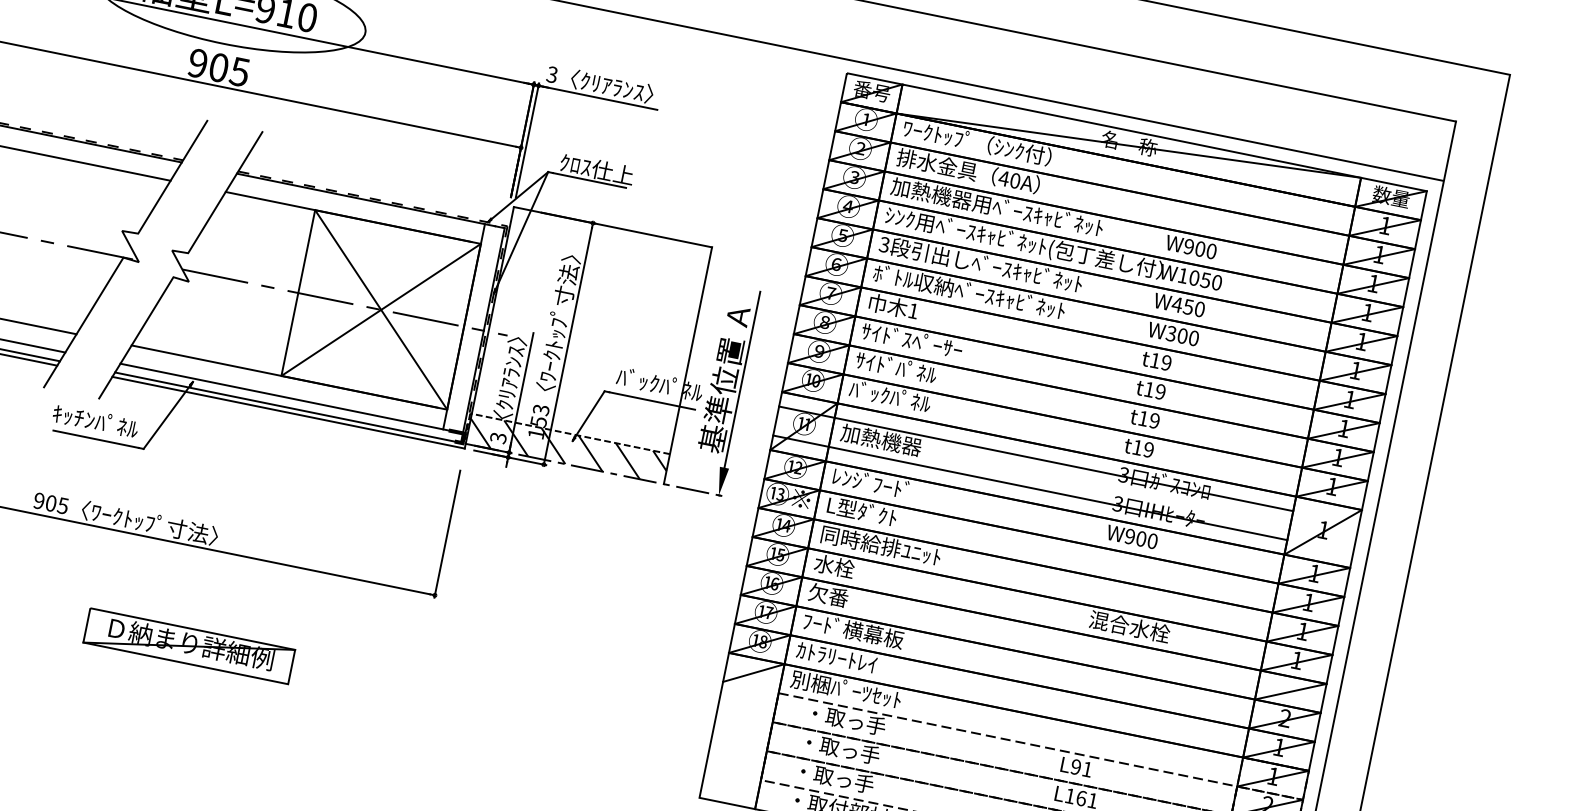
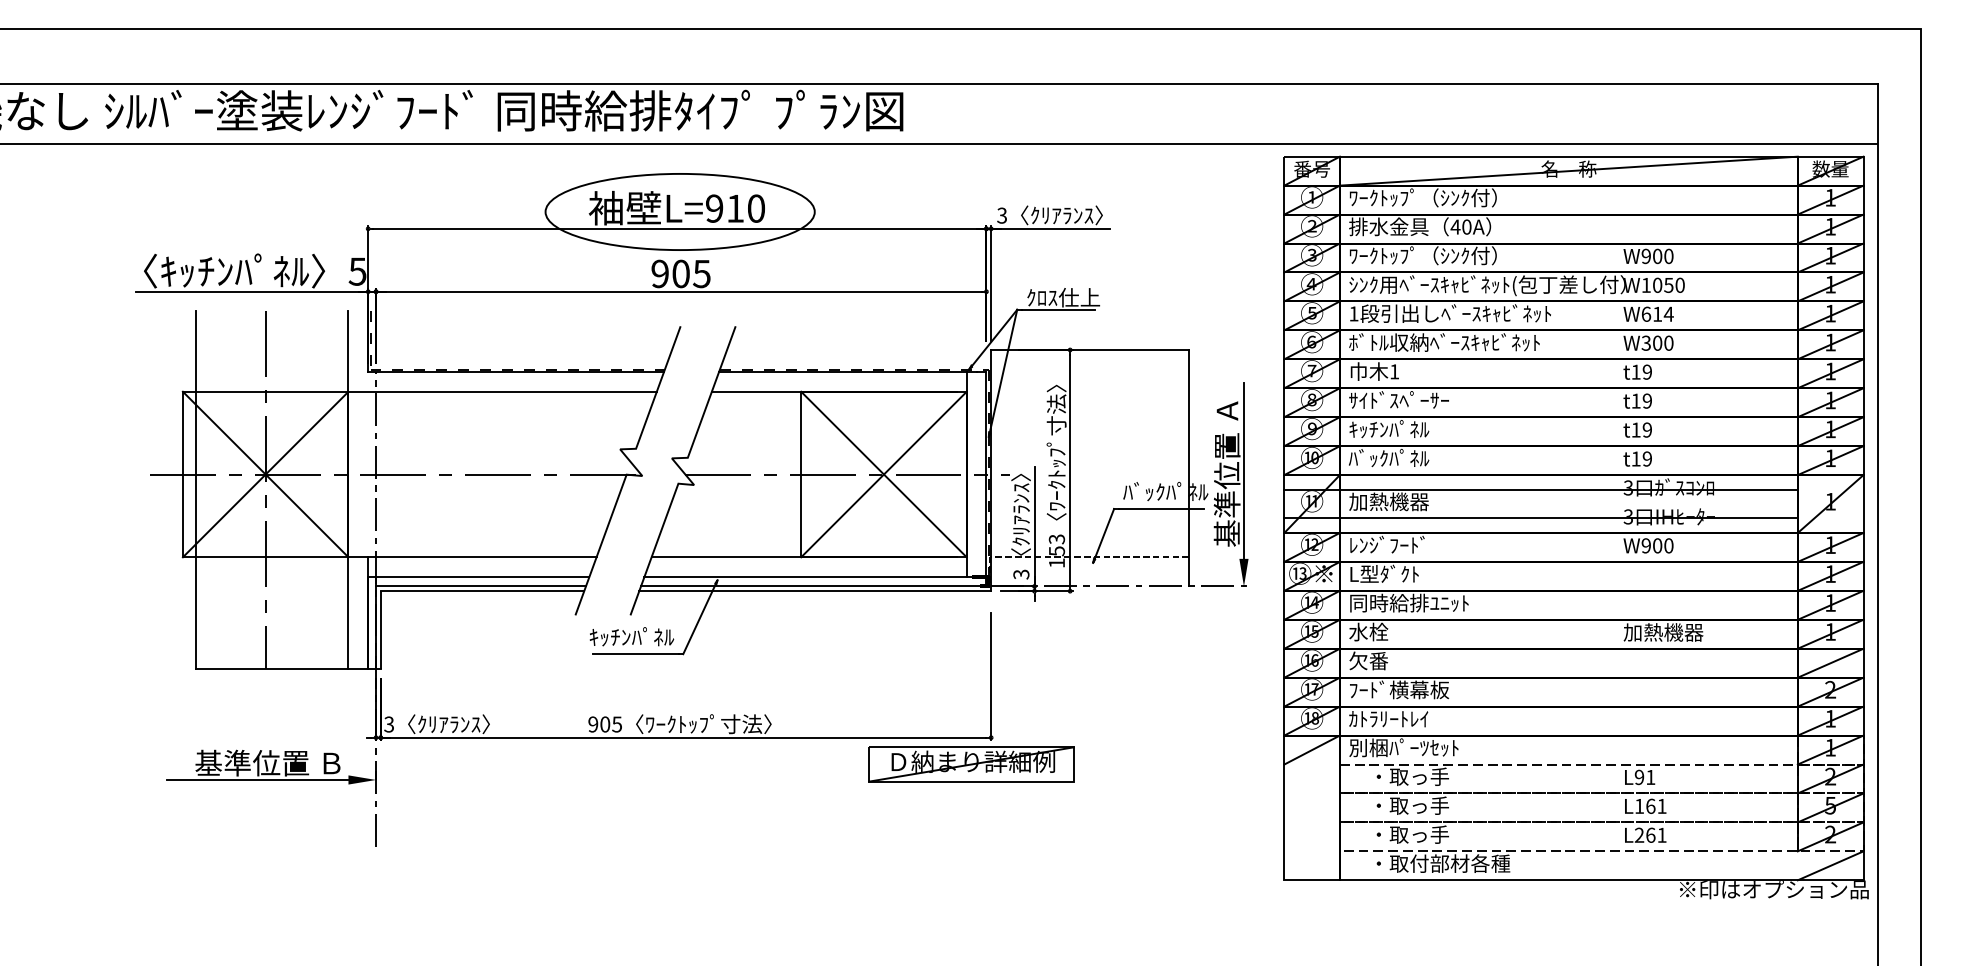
text: (997, 206) -> (1454, 255), 加熱機器用ﾍﾞｰｽｷｬﾋﾞﾈｯﾄ -> ﾜｰｸﾄｯﾌﾟ（ｼﾝｸ付）
text: (884, 244) -> (1353, 313), 3 -> 1
text: (1188, 306) -> (1657, 313), W450 -> W614
text: (875, 363) -> (1368, 429), ｻｲﾄﾞﾊﾟﾈﾙ -> ｷｯﾁﾝﾊﾟﾈﾙ
hatch: (568, 449) -> (1090, 571), removed
text: (1129, 626) -> (1663, 632), 混合水栓 -> 加熱機器
part: (189, 646) -> (971, 764), moved

